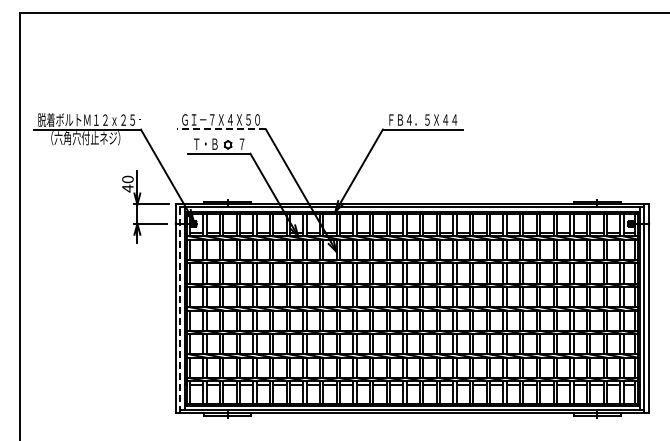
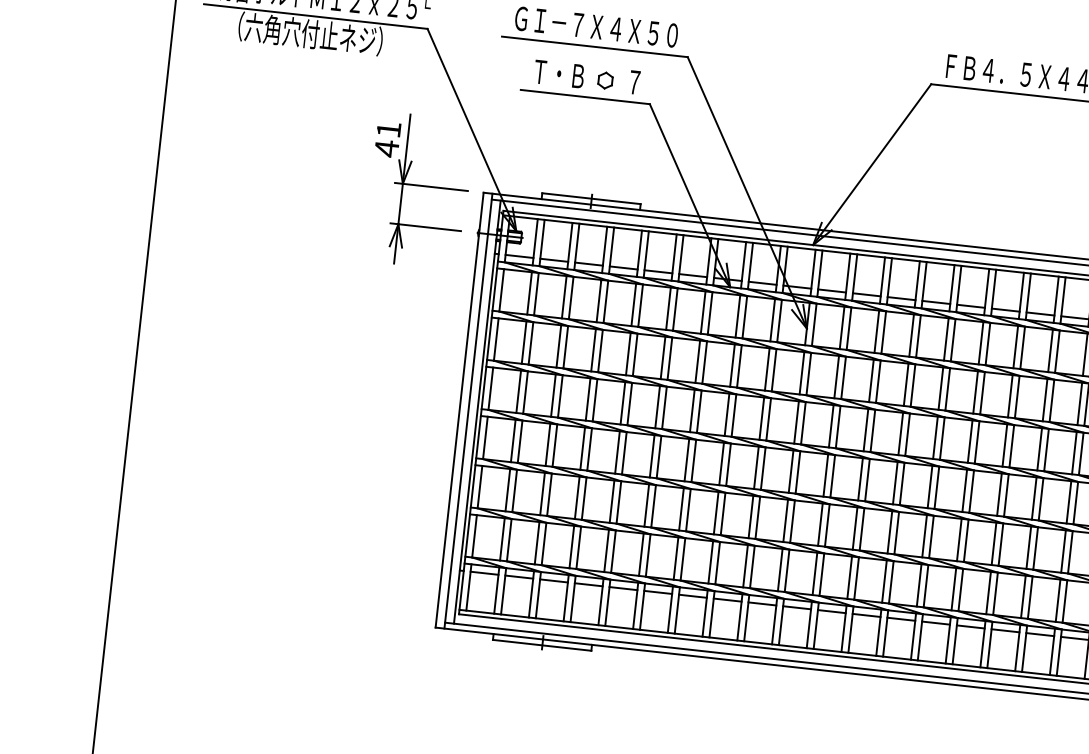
line: (221, 129) -> (595, 47), dashed -> solid
text: (127, 179) -> (388, 129), 40 -> 41
line: (180, 308) -> (468, 410), dashed -> solid

